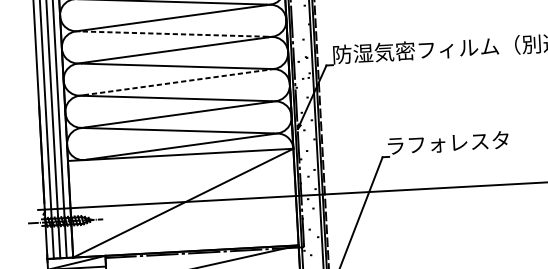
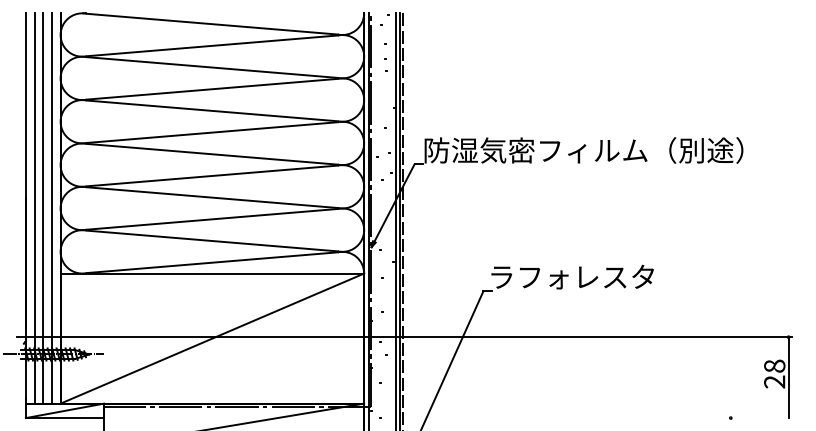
line: (173, 33) -> (211, 110), dashed -> solid
line: (176, 82) -> (212, 175), dashed -> solid

